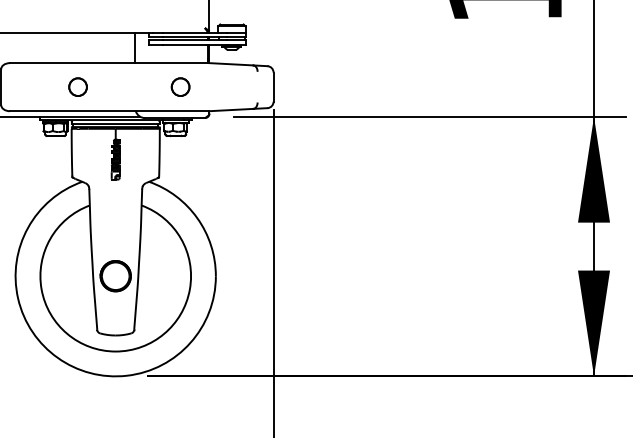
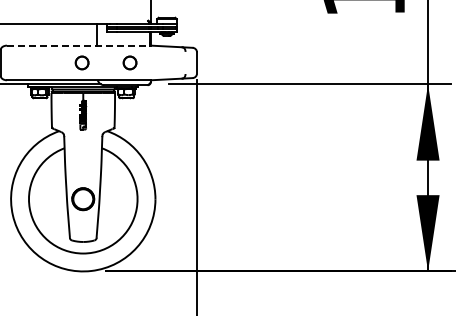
line: (109, 62) -> (78, 45), solid -> dashed
part: (77, 86) -> (81, 62), moved

